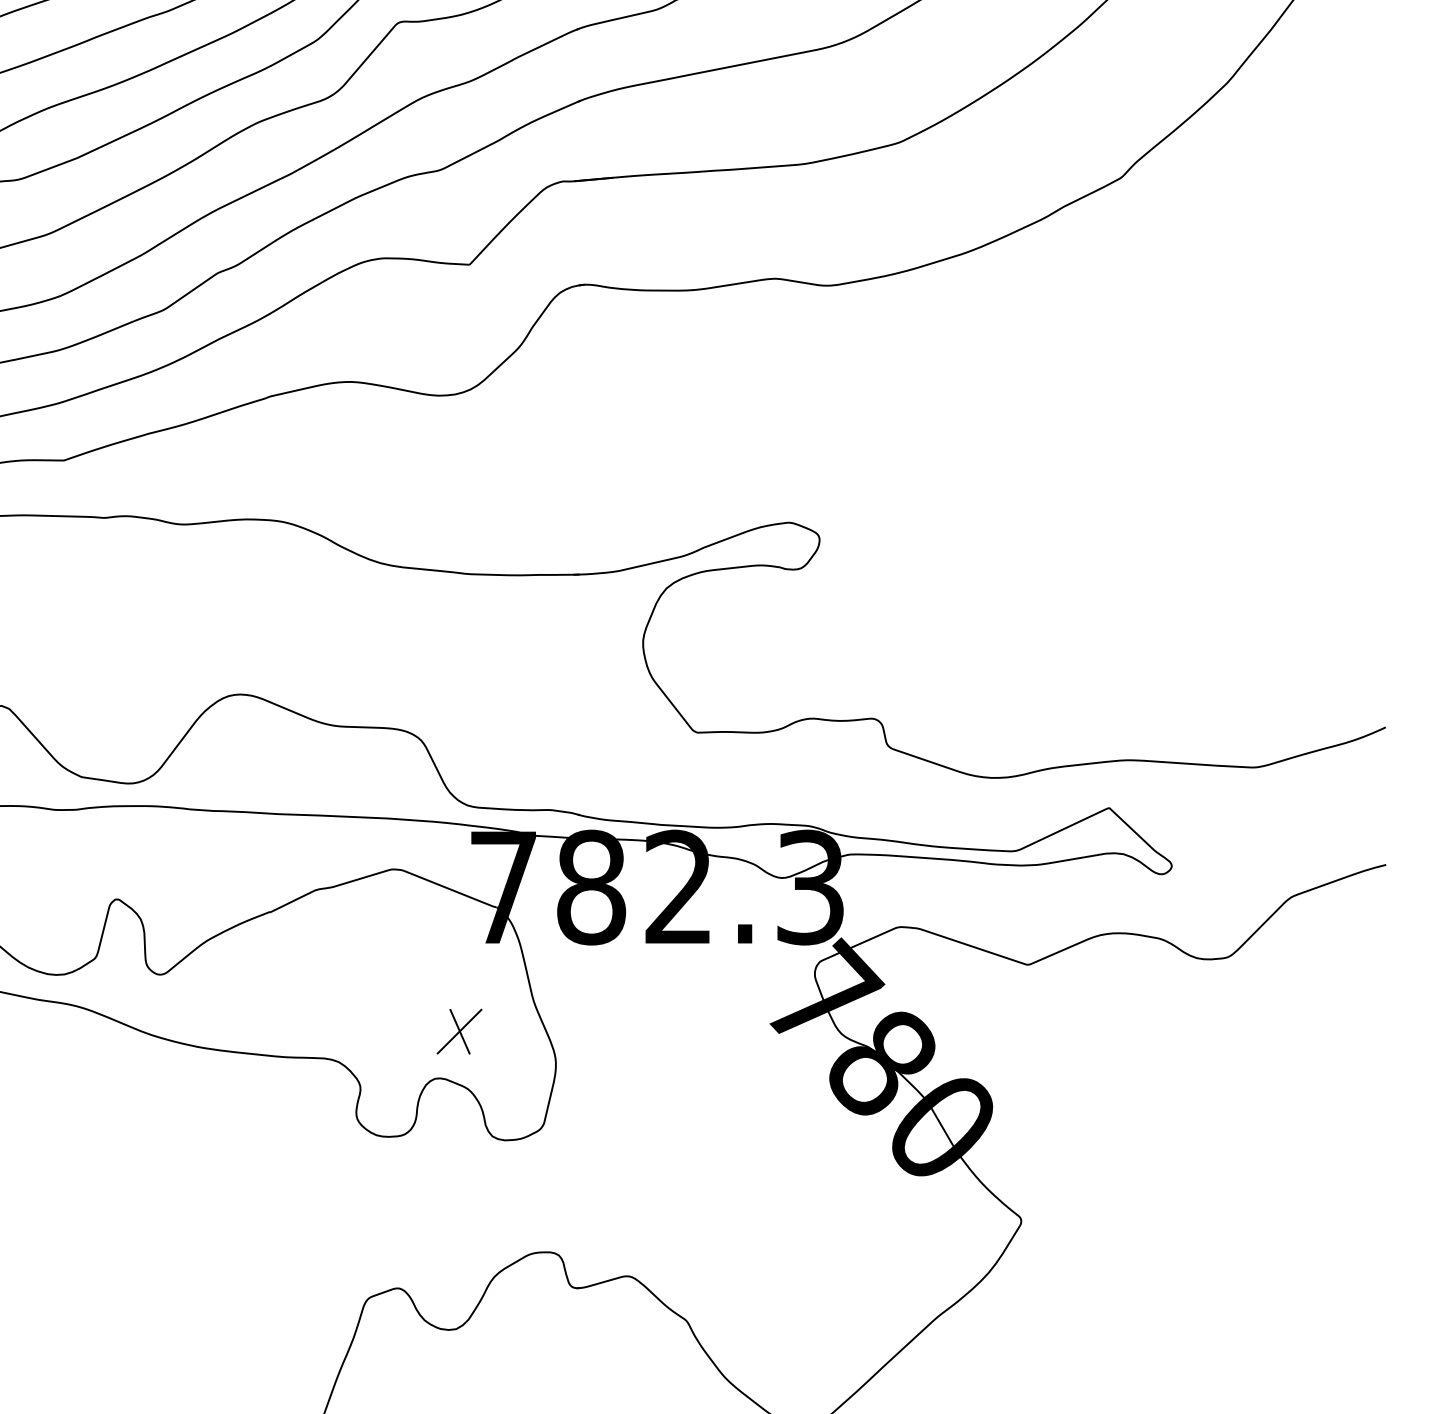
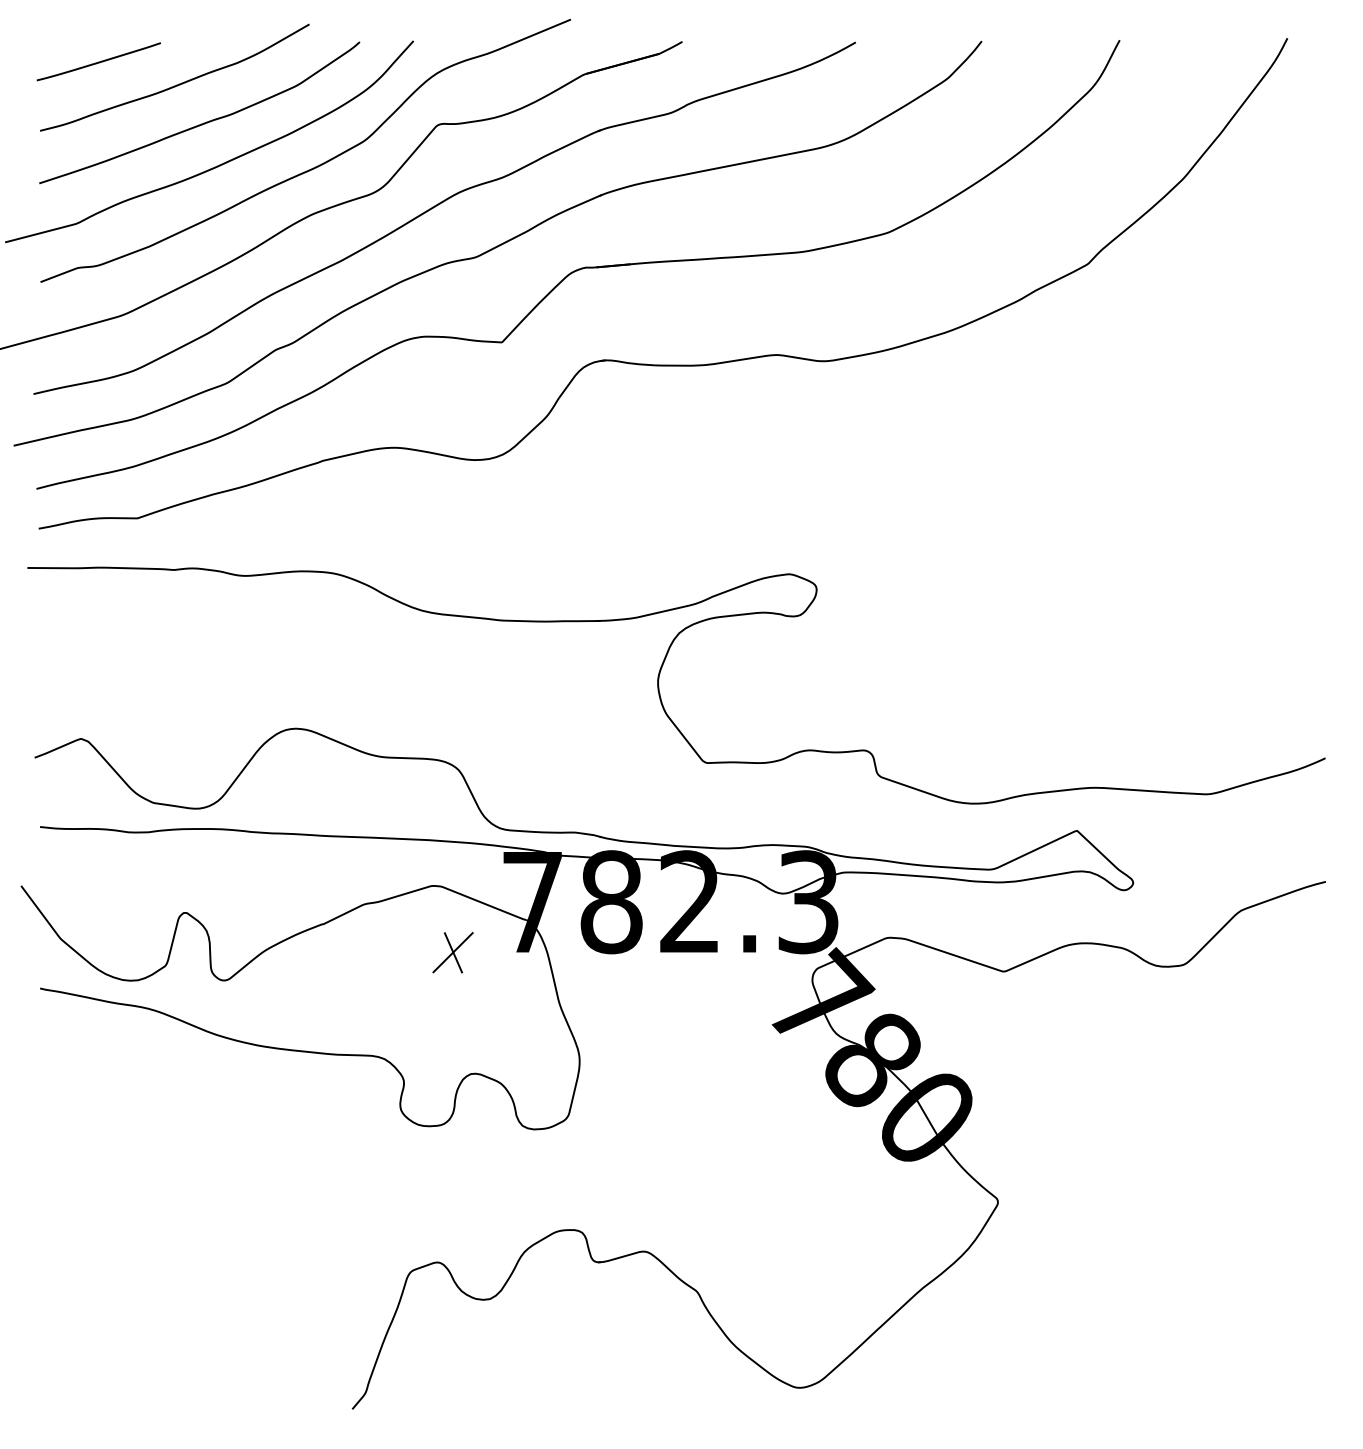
part: (458, 1031) -> (452, 952), moved

